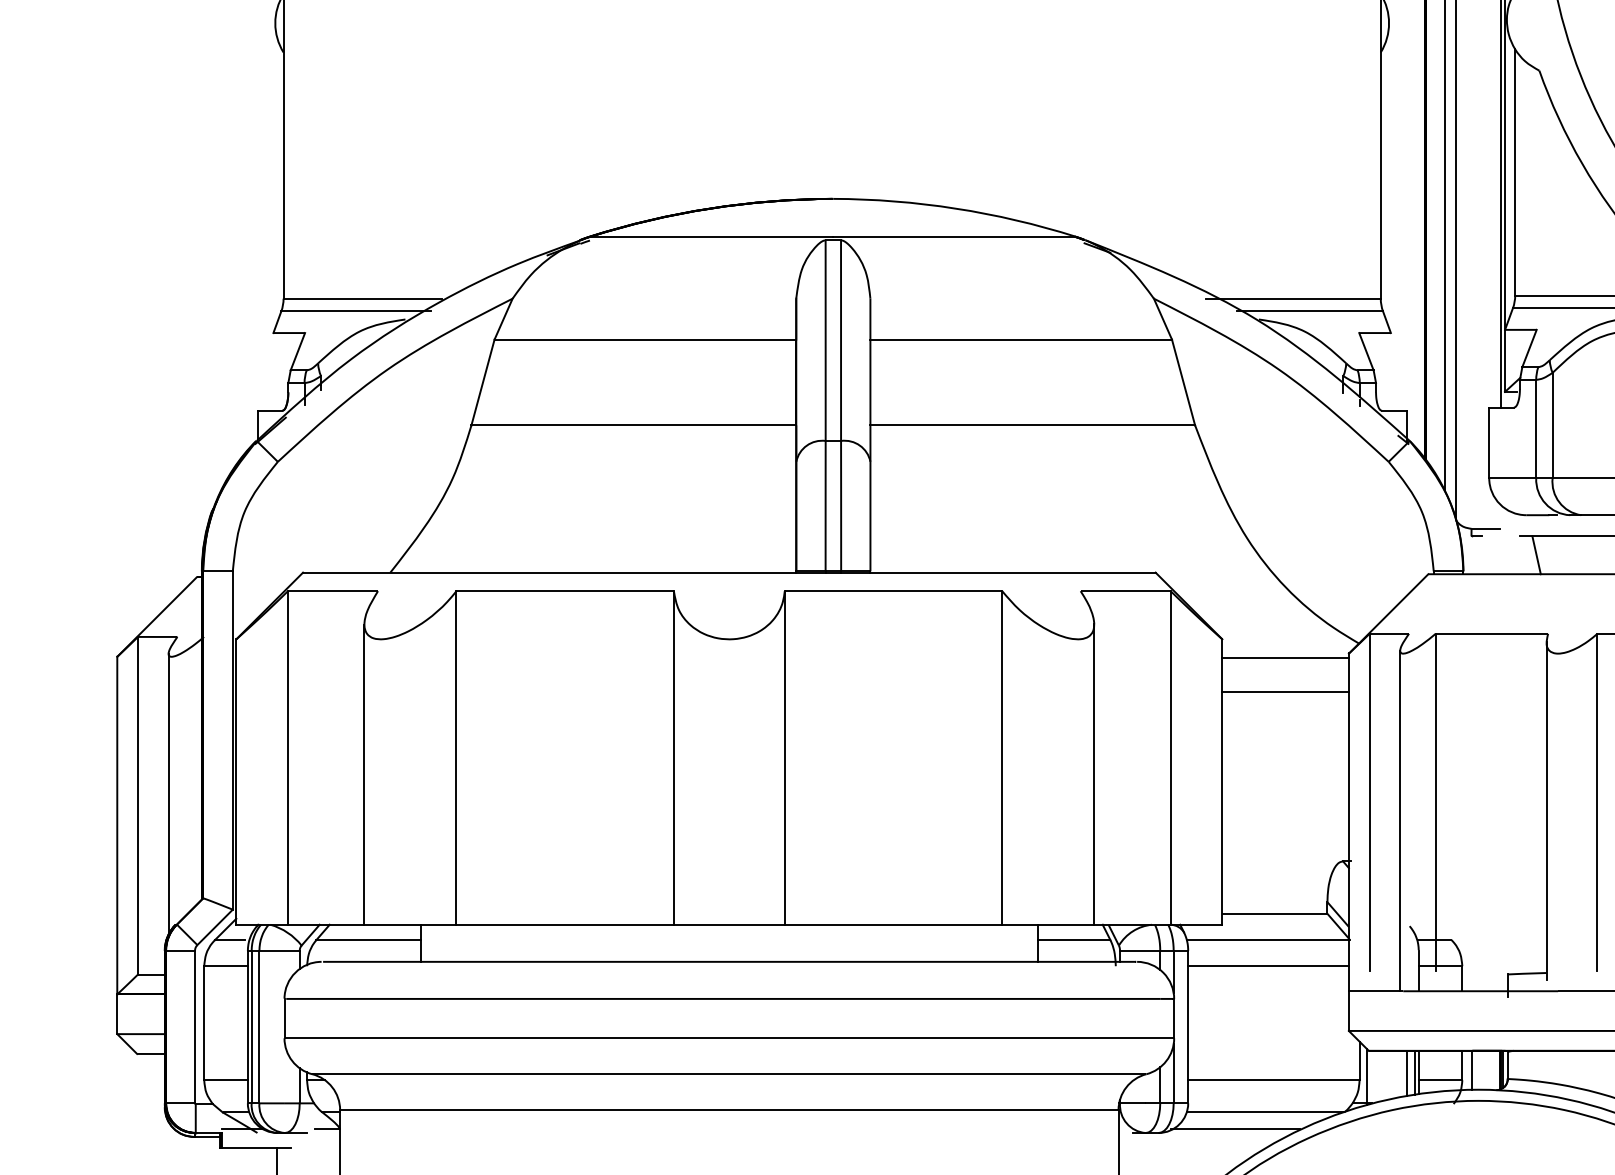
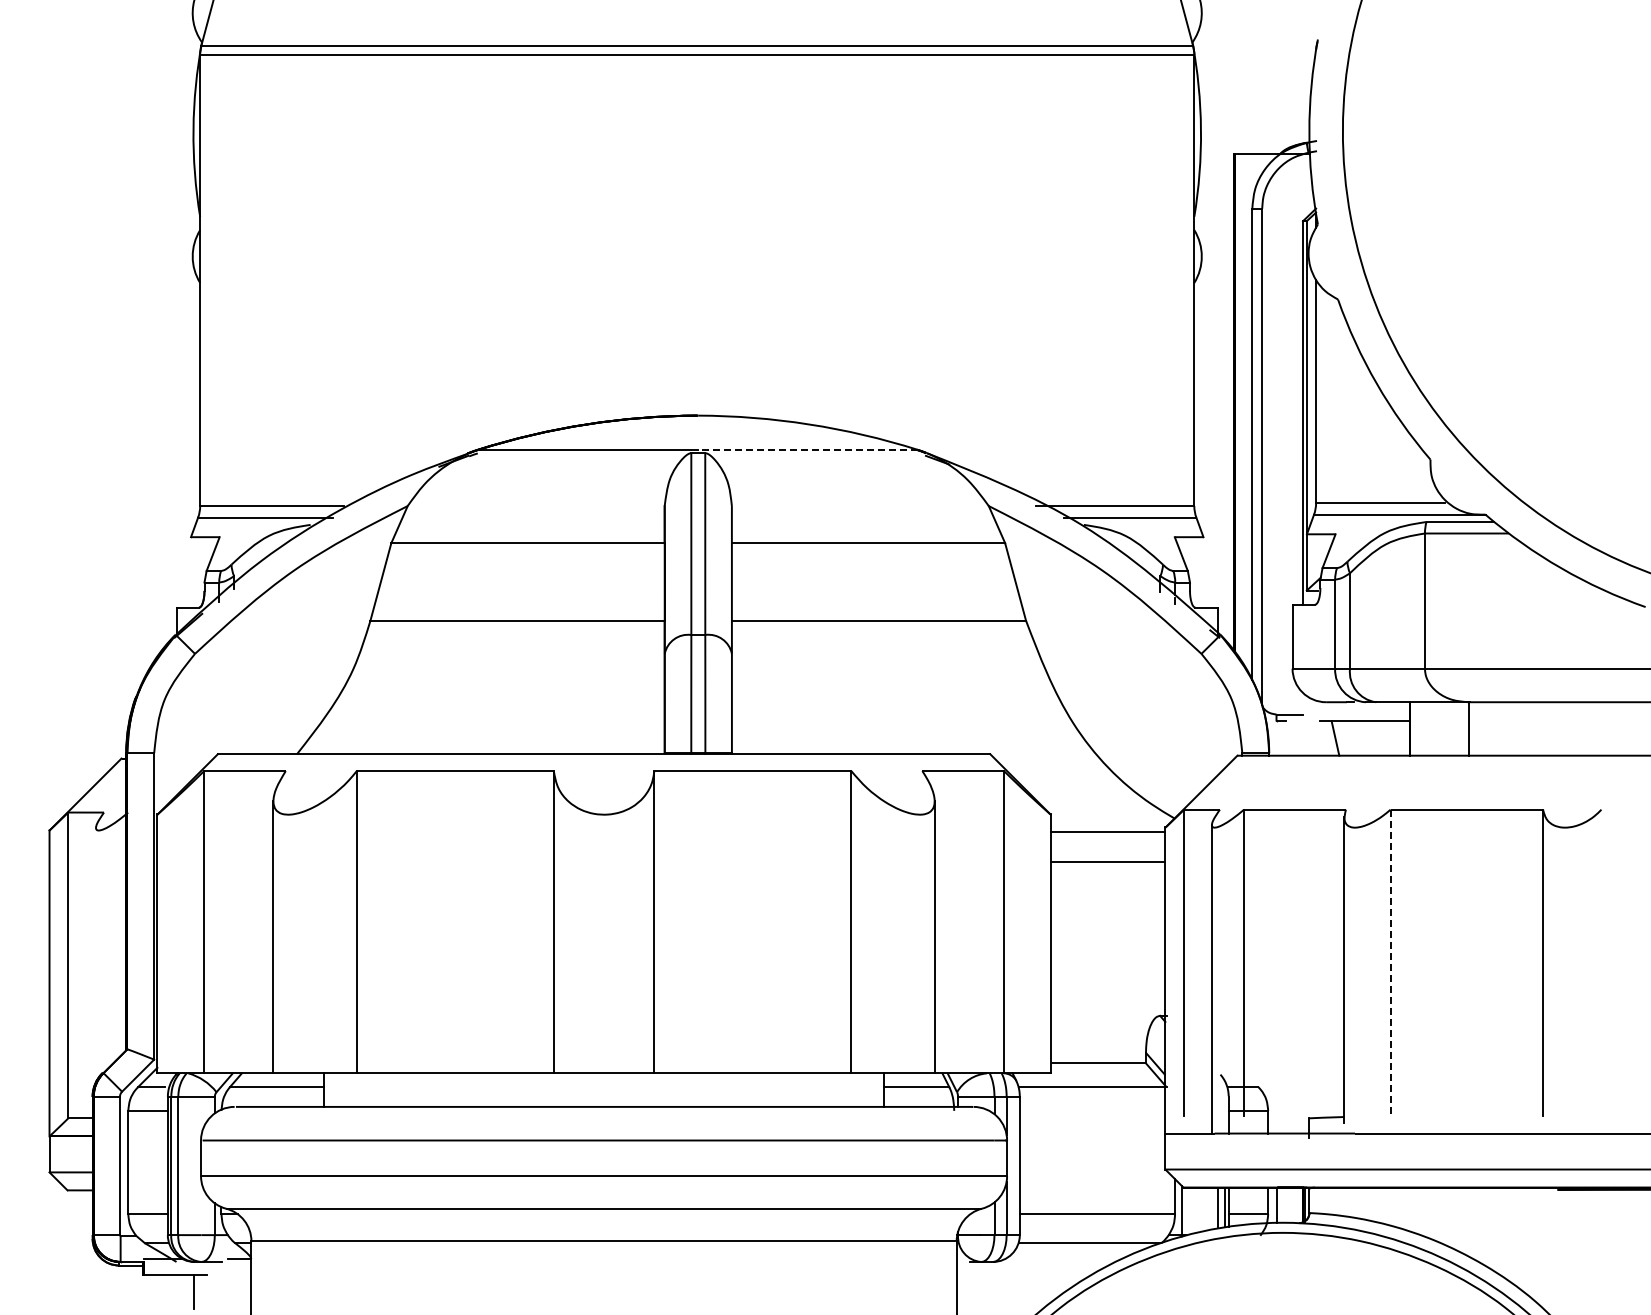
line: (953, 236) -> (807, 449), solid -> dashed
line: (169, 793) -> (96, 954), removed
line: (1597, 802) -> (1390, 962), solid -> dashed
line: (1268, 965) -> (1092, 1110), removed
line: (1235, 1129) -> (1062, 1258), removed

